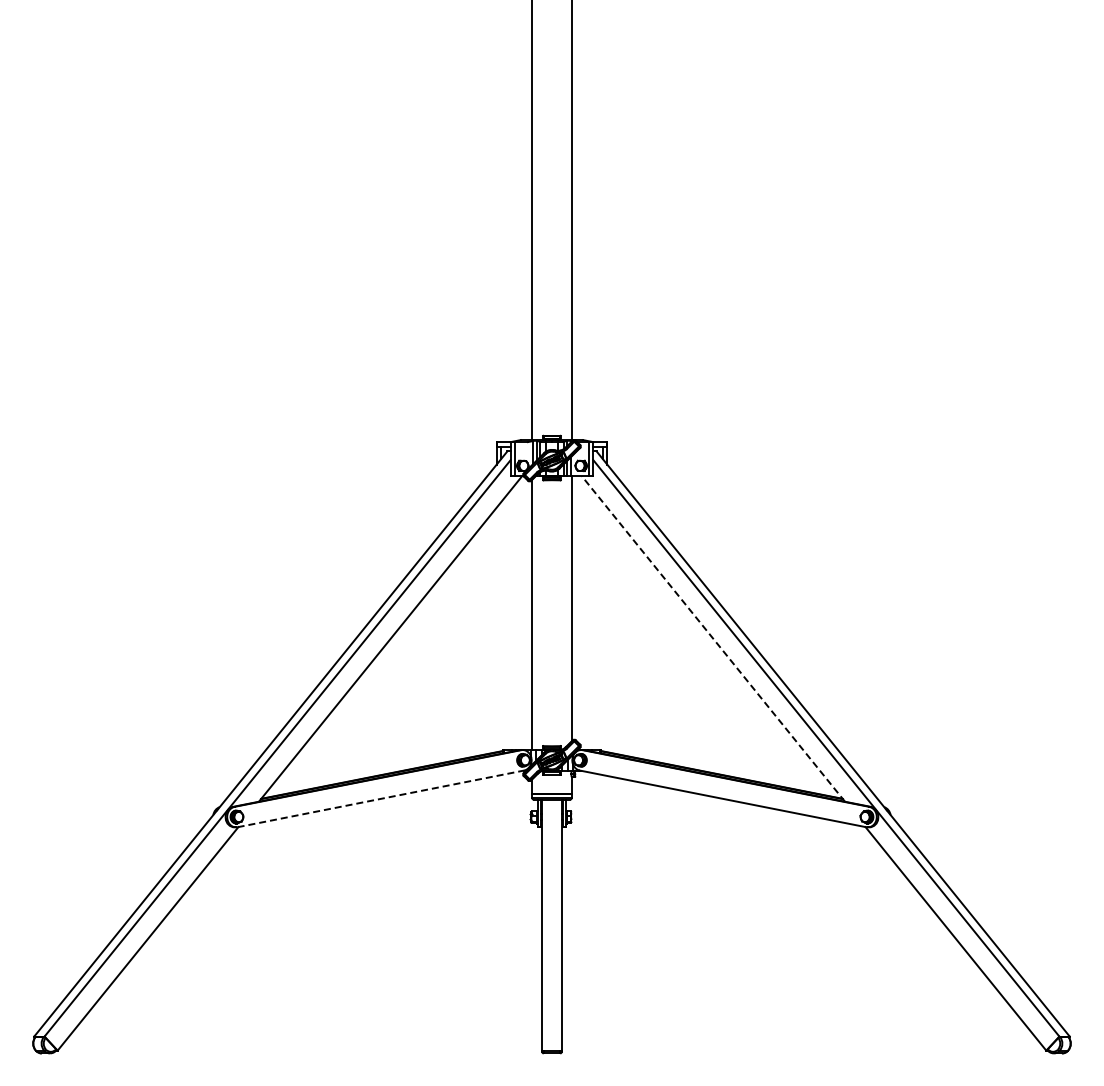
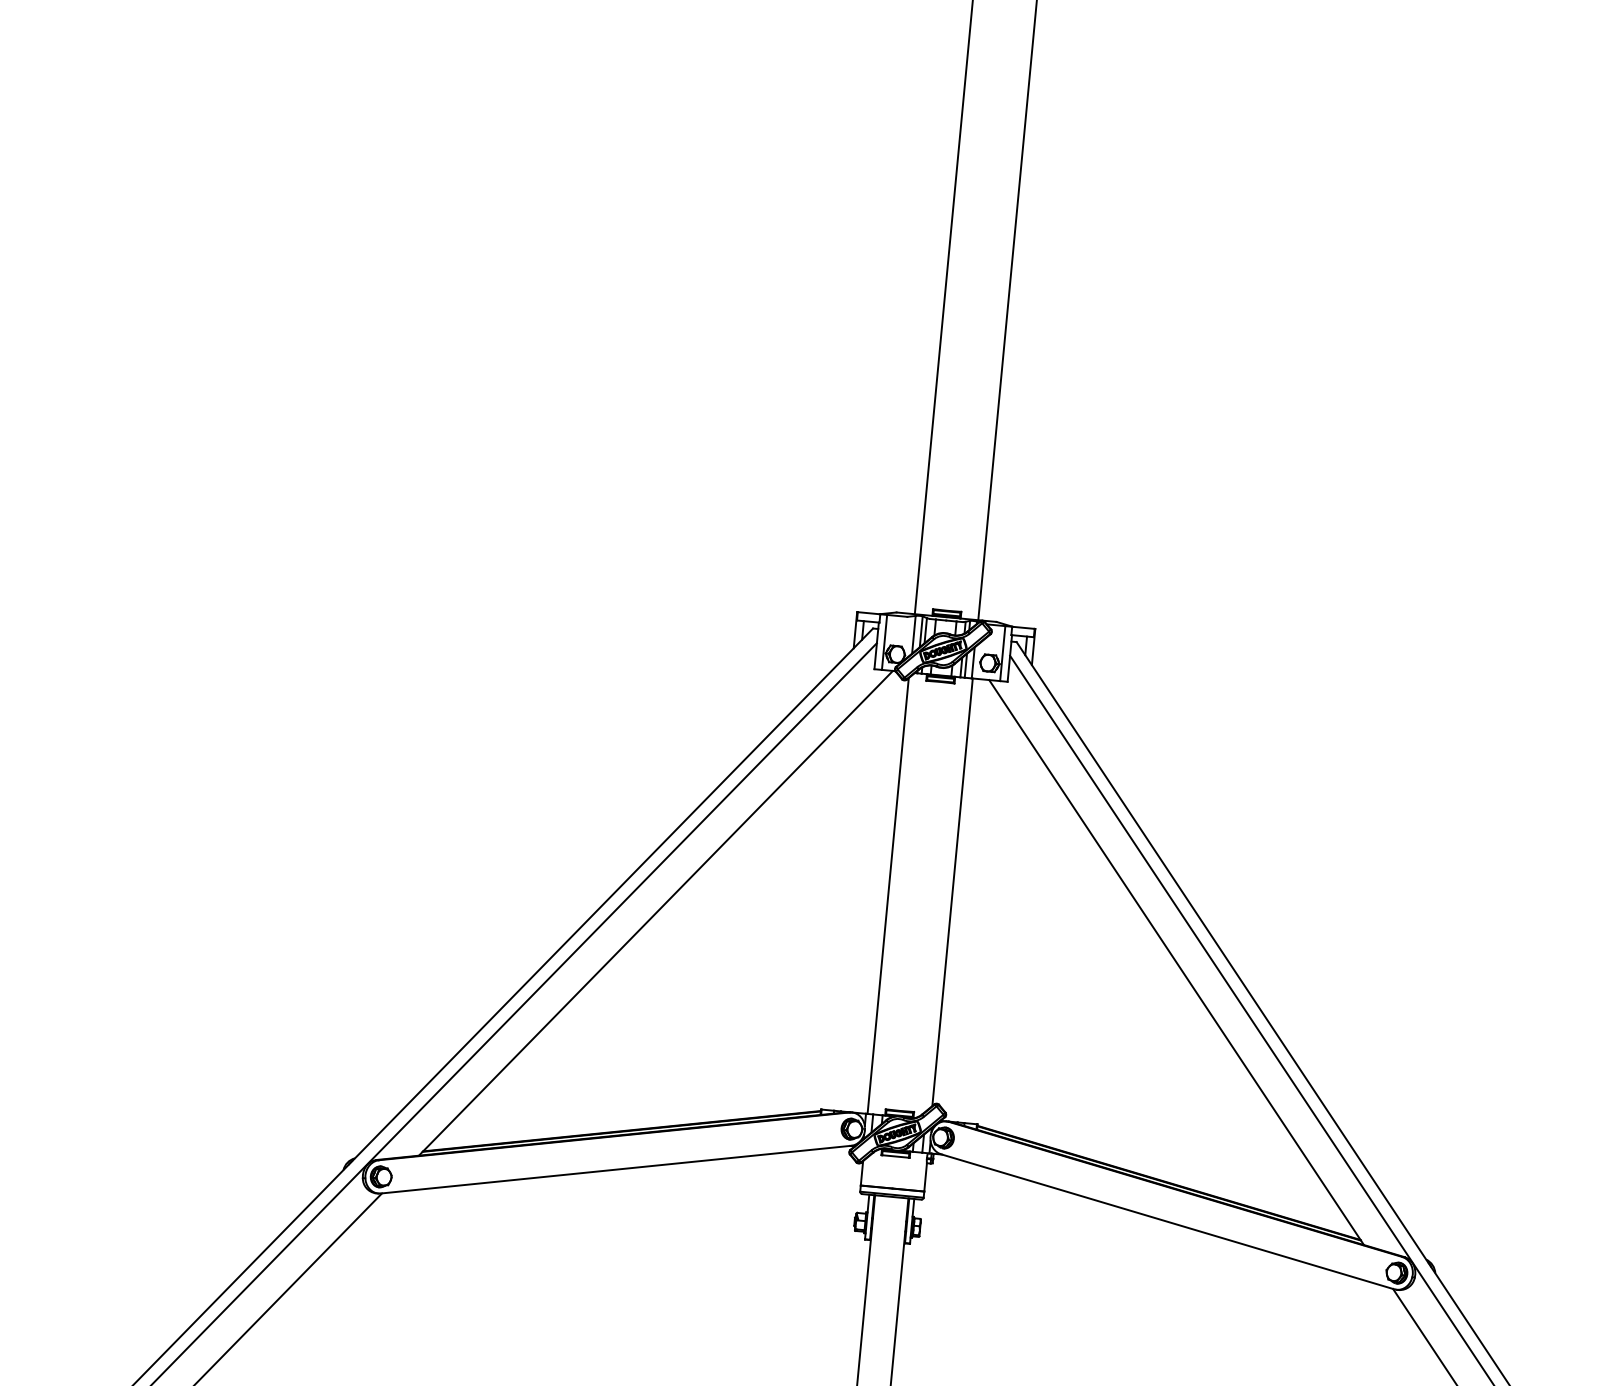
line: (713, 638) -> (1176, 961), dashed -> solid
line: (381, 798) -> (617, 1169), dashed -> solid

